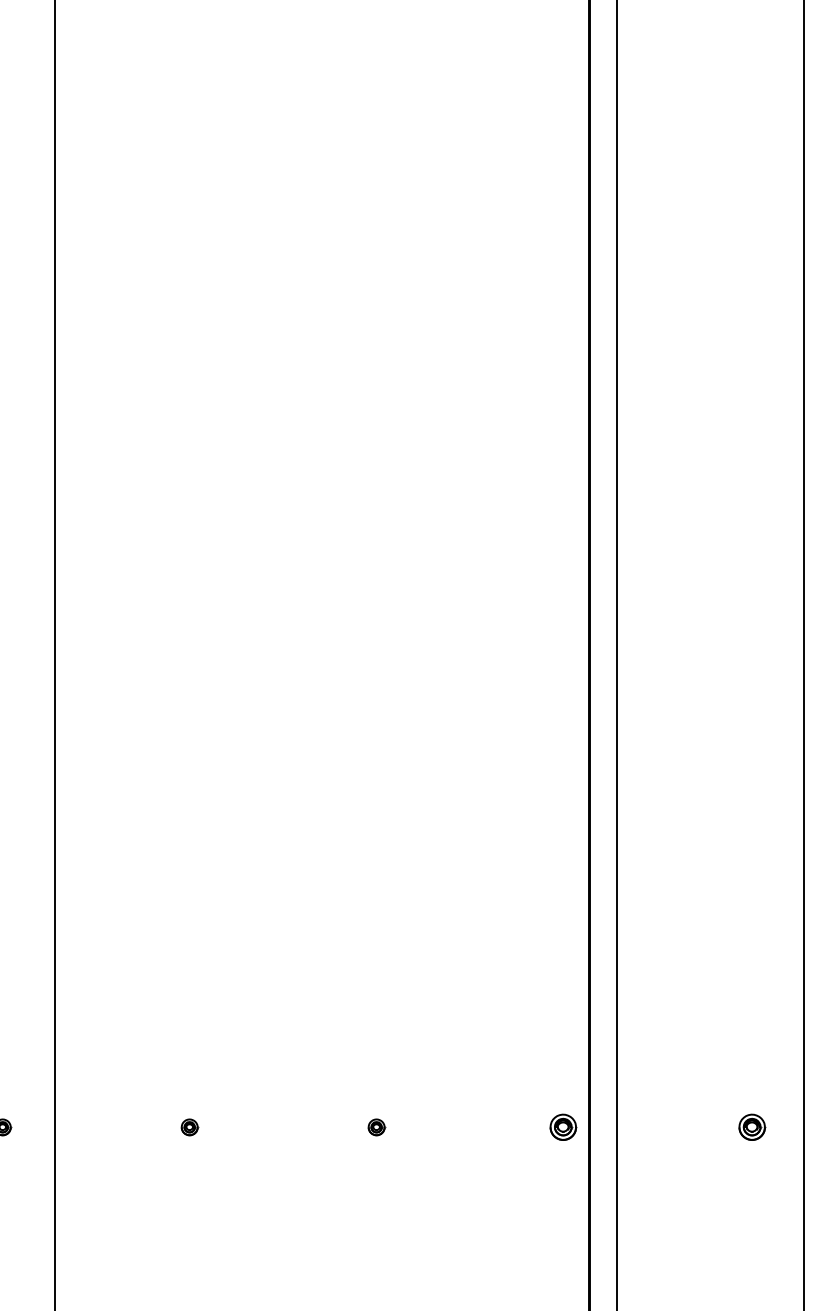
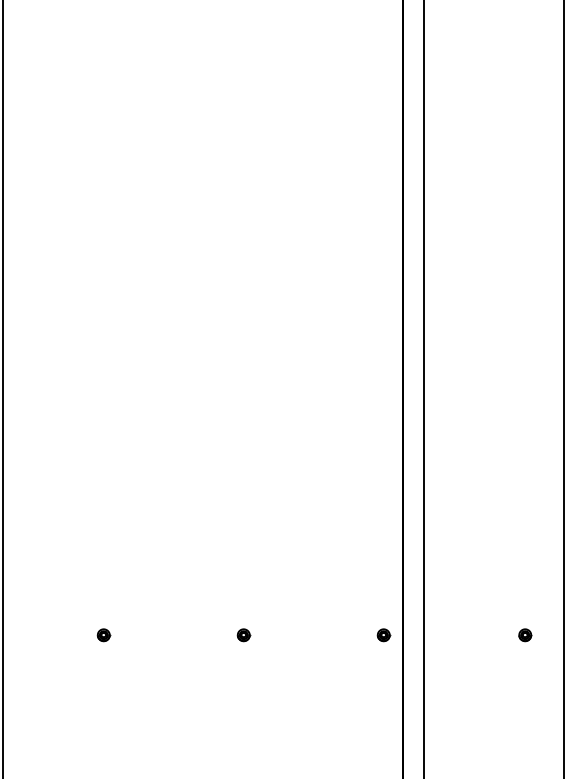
part: (563, 1127) -> (383, 635), size x0.62
part: (752, 1127) -> (525, 635), size x0.62

